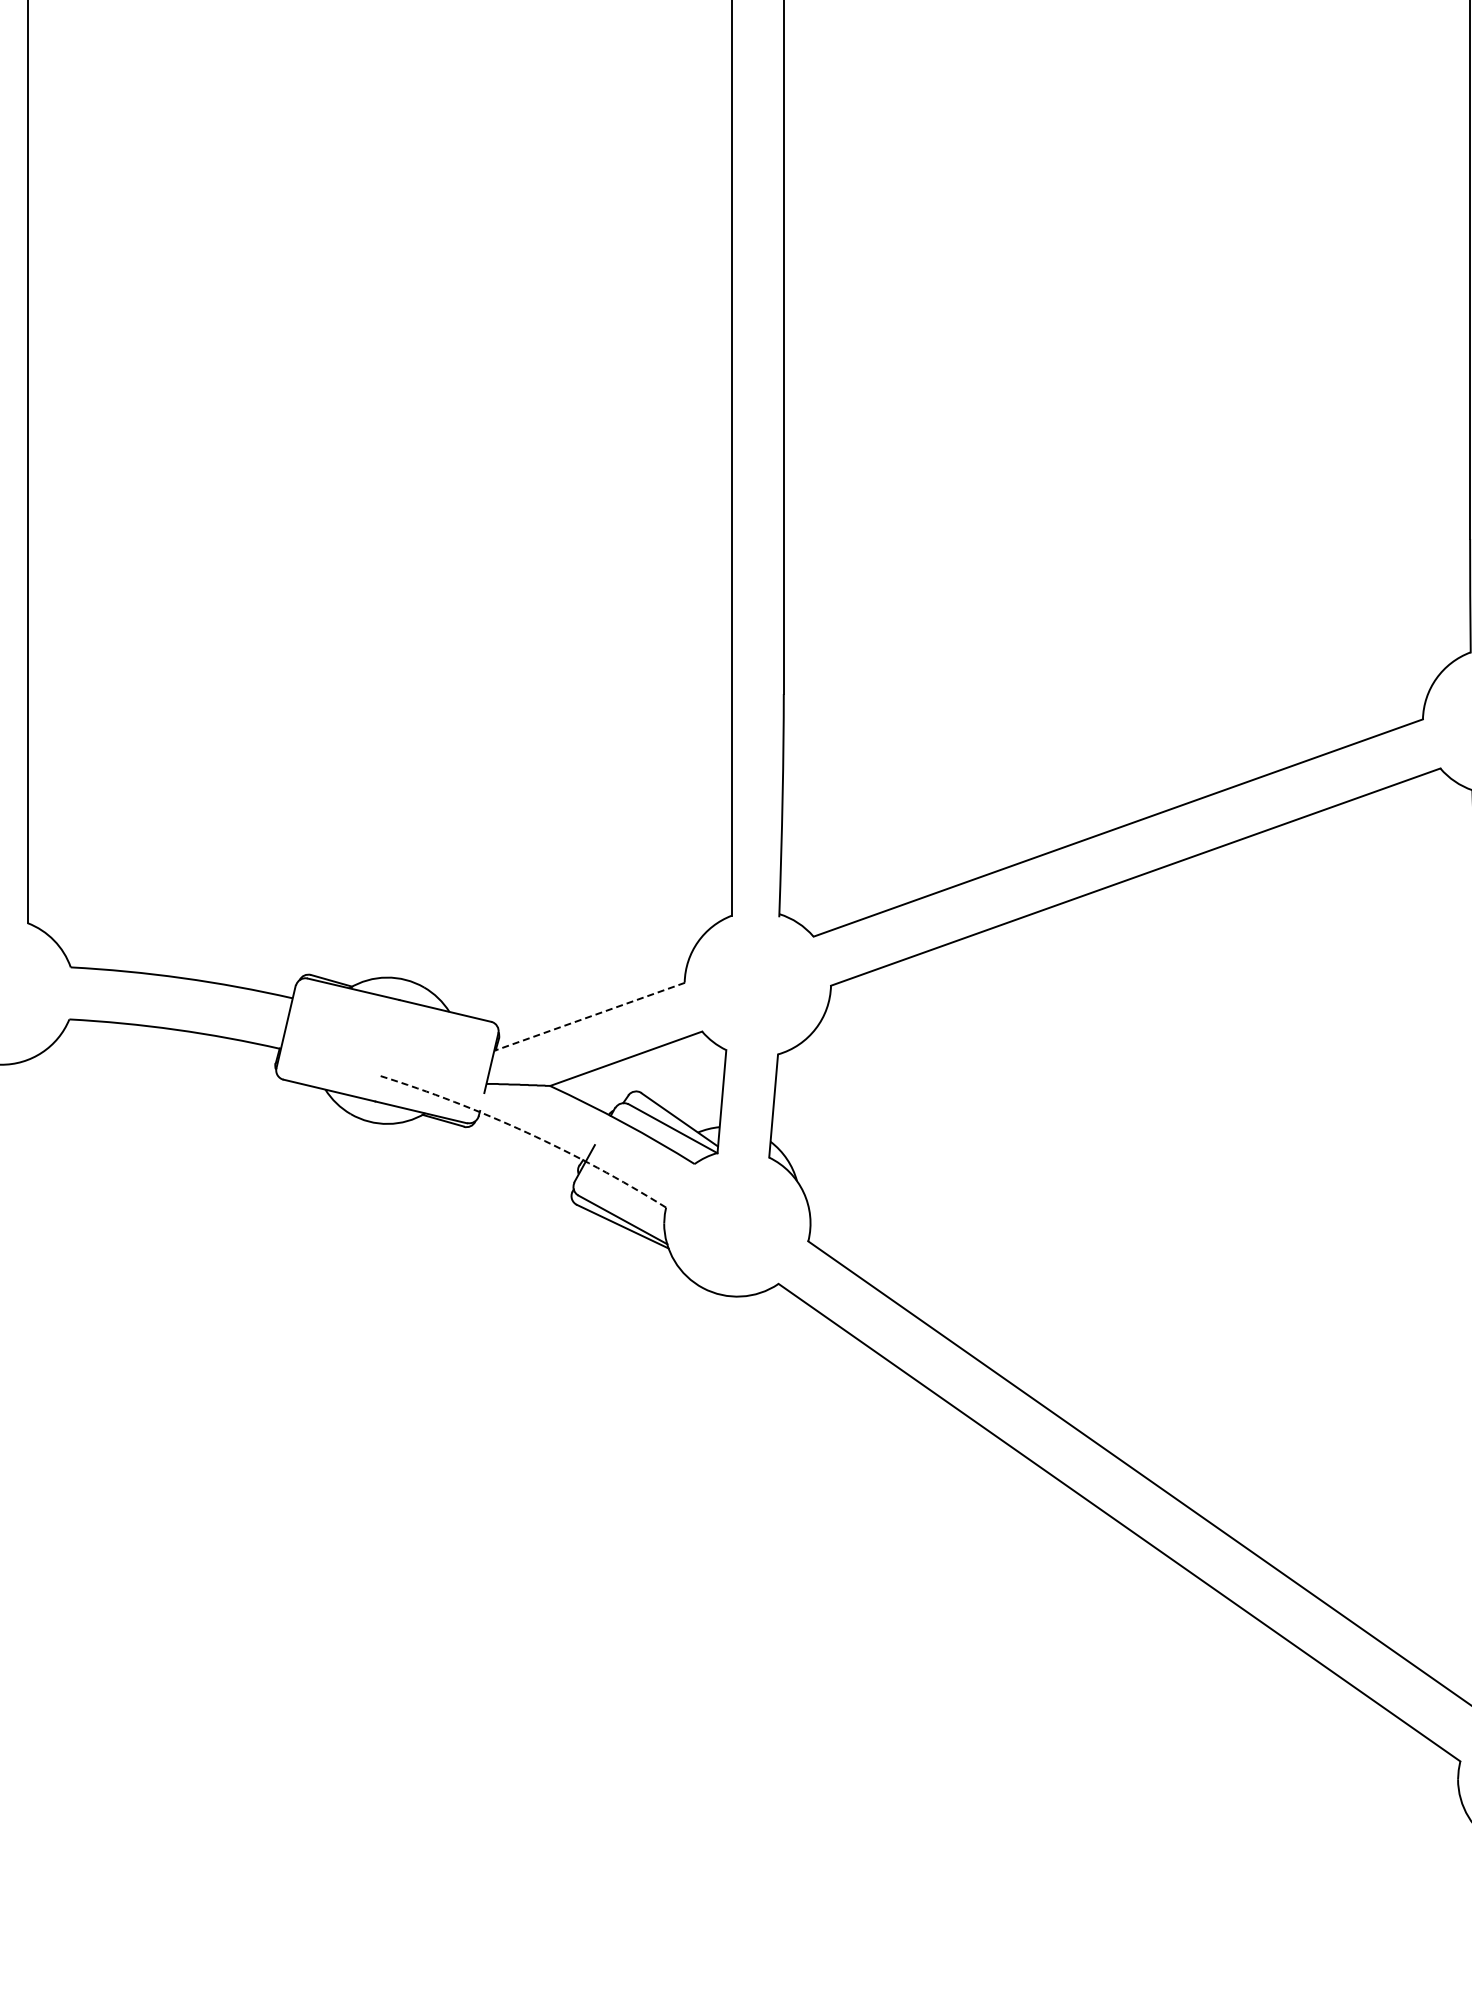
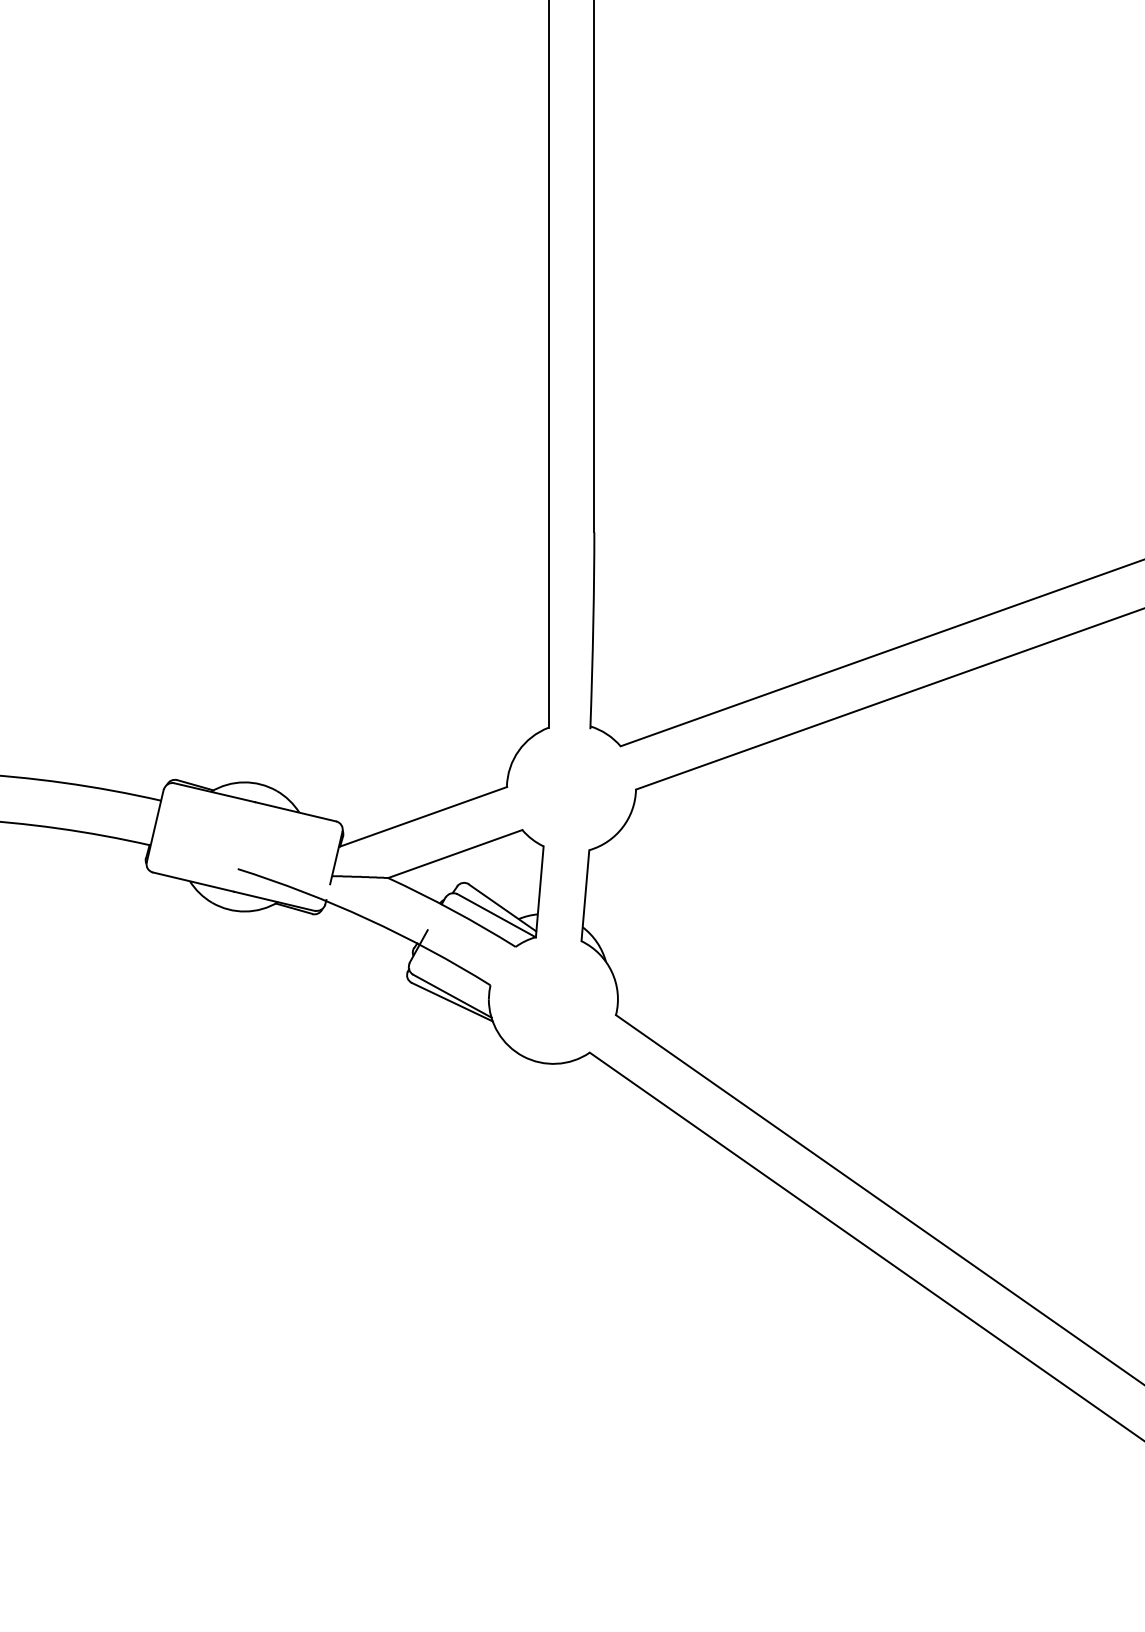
line: (589, 1016) -> (422, 816), dashed -> solid
arc: (526, 1132) -> (367, 919), dashed -> solid

